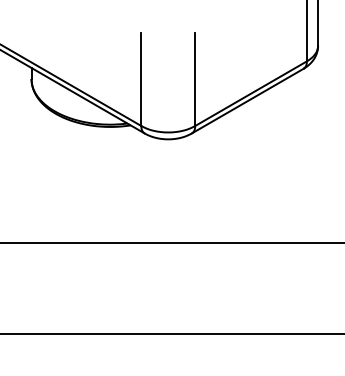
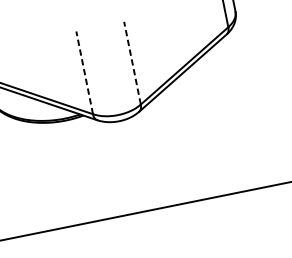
line: (141, 79) -> (84, 72), solid -> dashed
line: (195, 79) -> (132, 63), solid -> dashed

